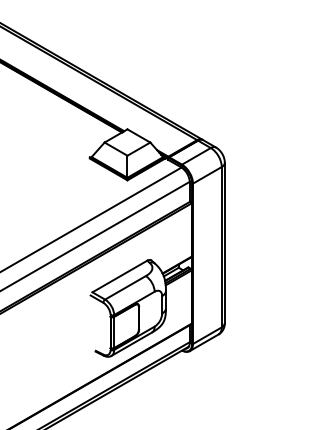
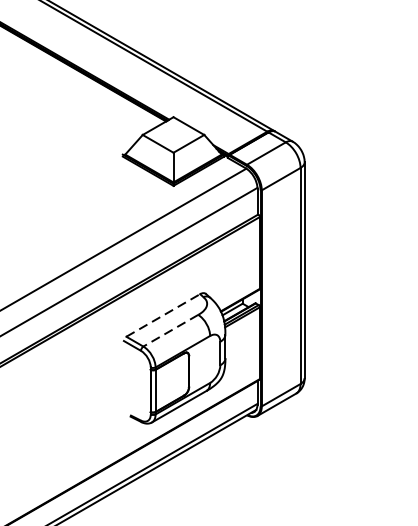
line: (119, 276) -> (162, 315), solid -> dashed
line: (125, 287) -> (170, 330), solid -> dashed

